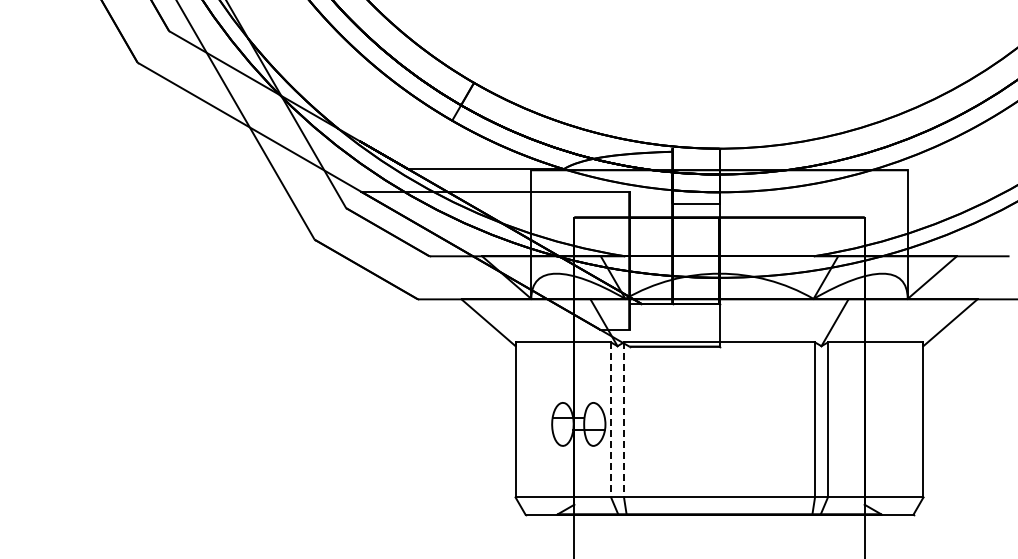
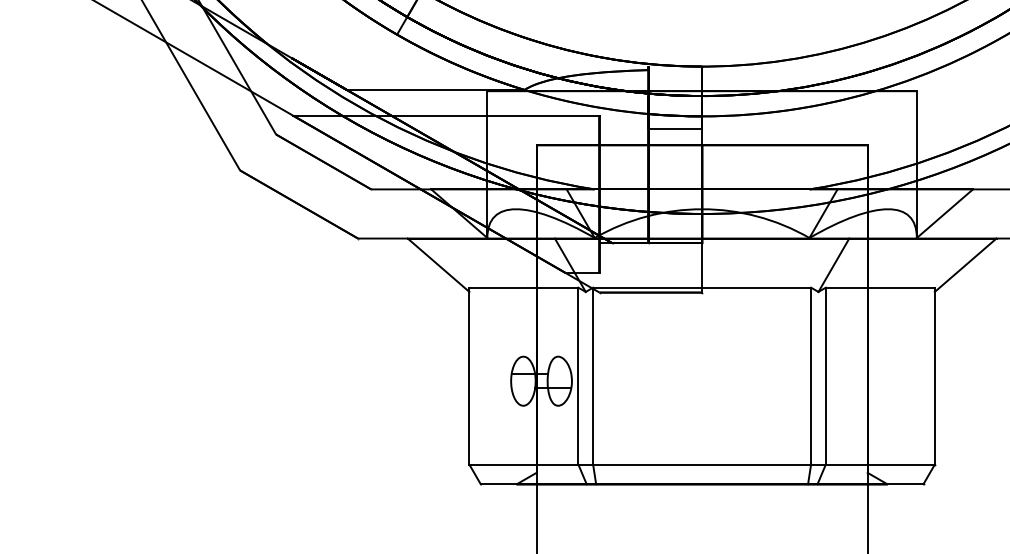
line: (611, 419) -> (578, 375), dashed -> solid
line: (624, 419) -> (593, 375), dashed -> solid

